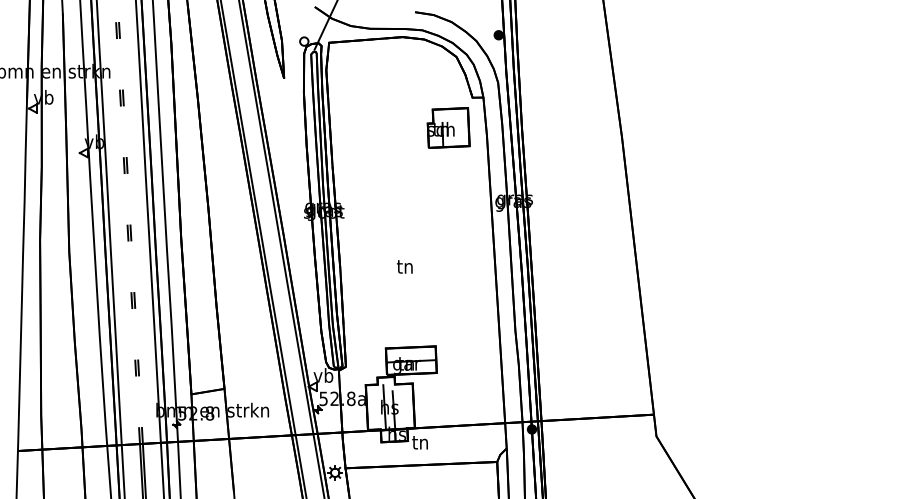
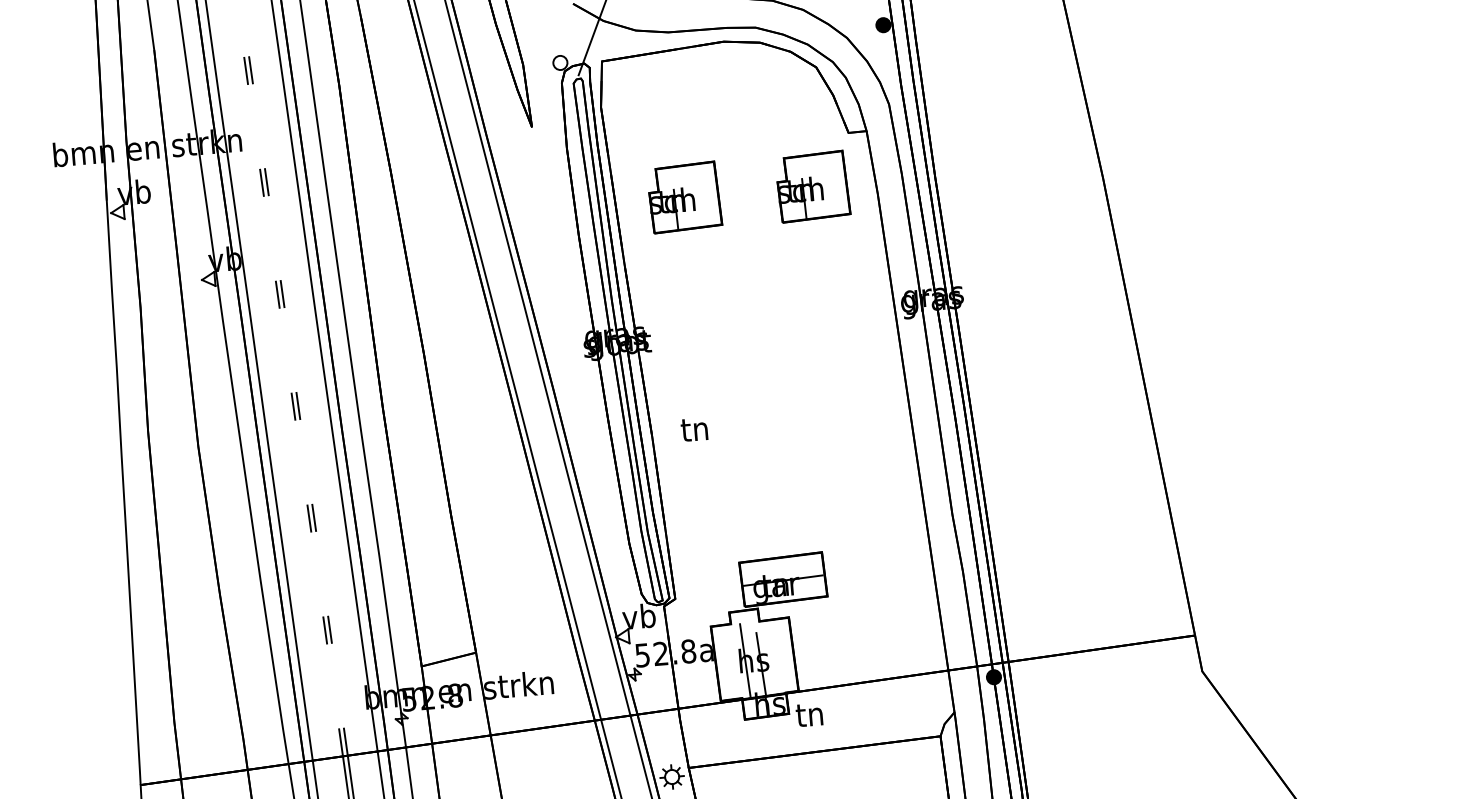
part: (371, 127) -> (684, 196), added
text: (404, 266) -> (693, 429), moved

